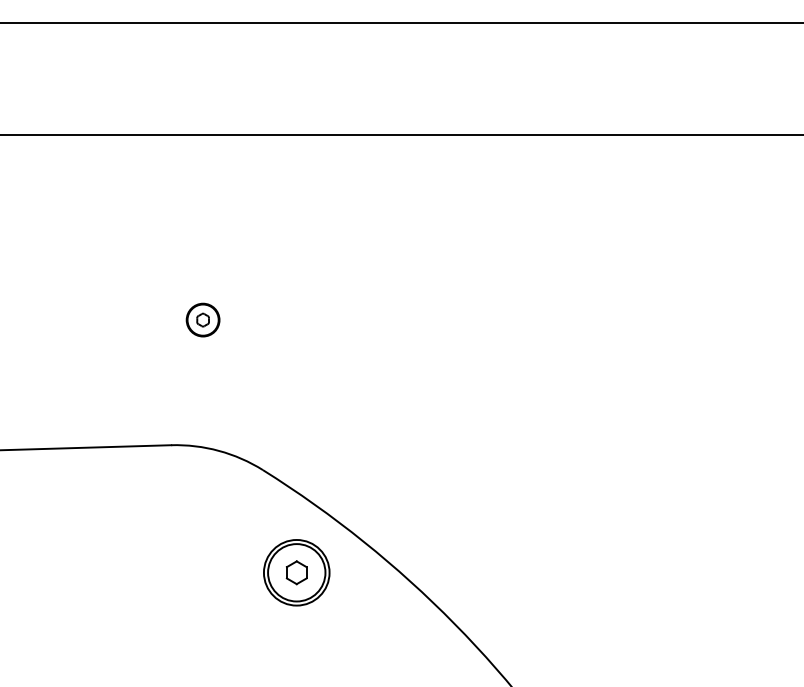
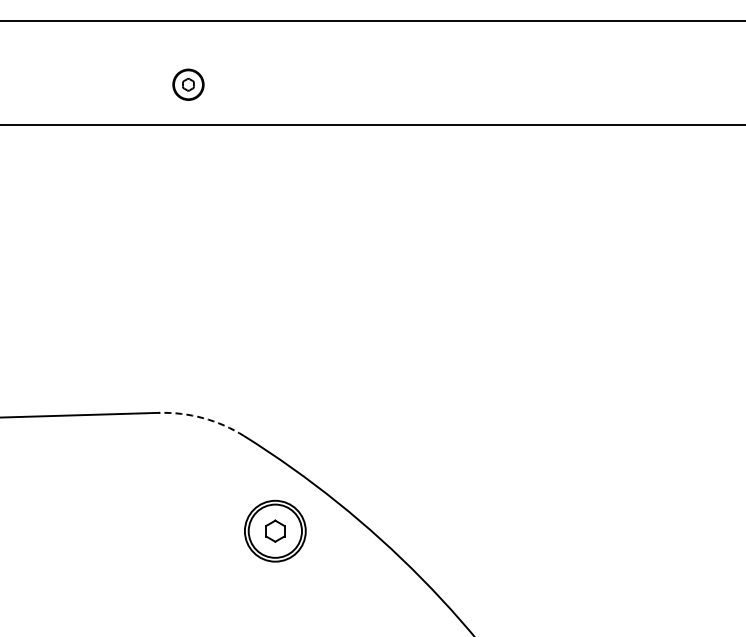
part: (203, 319) -> (188, 84), moved
arc: (219, 451) -> (203, 418), solid -> dashed

